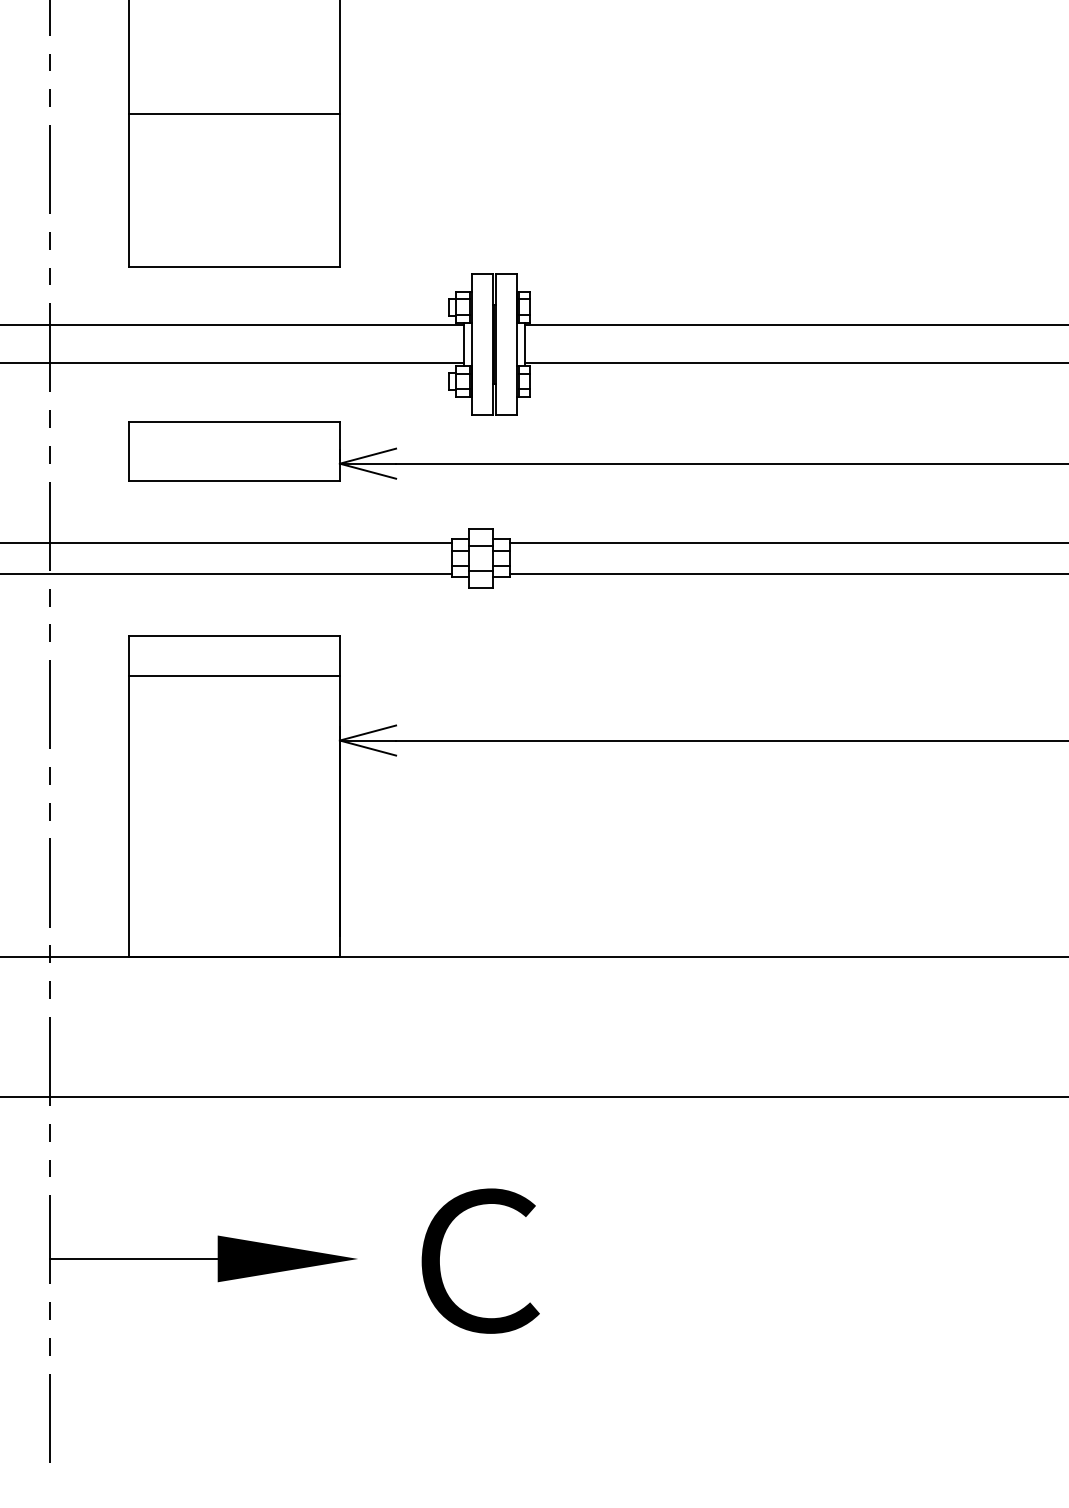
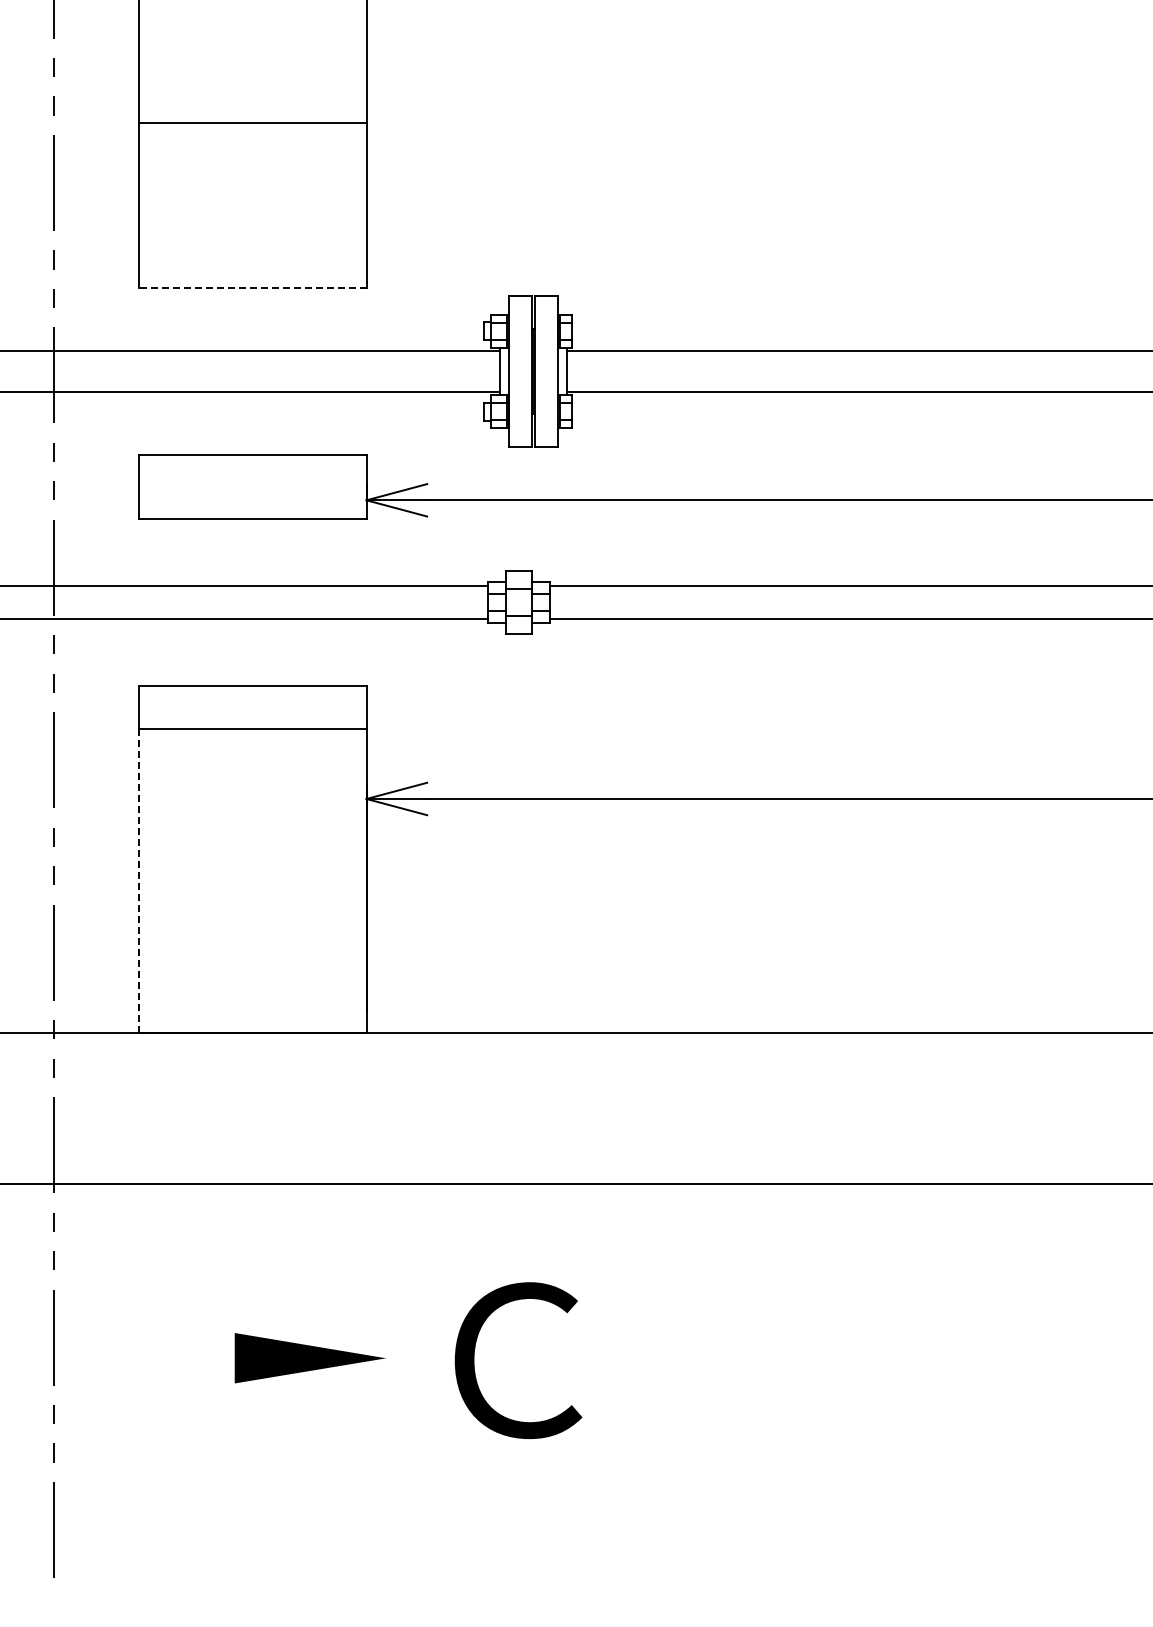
line: (234, 267) -> (252, 288), solid -> dashed
line: (129, 816) -> (139, 880), solid -> dashed
line: (133, 1259) -> (143, 1358), removed

